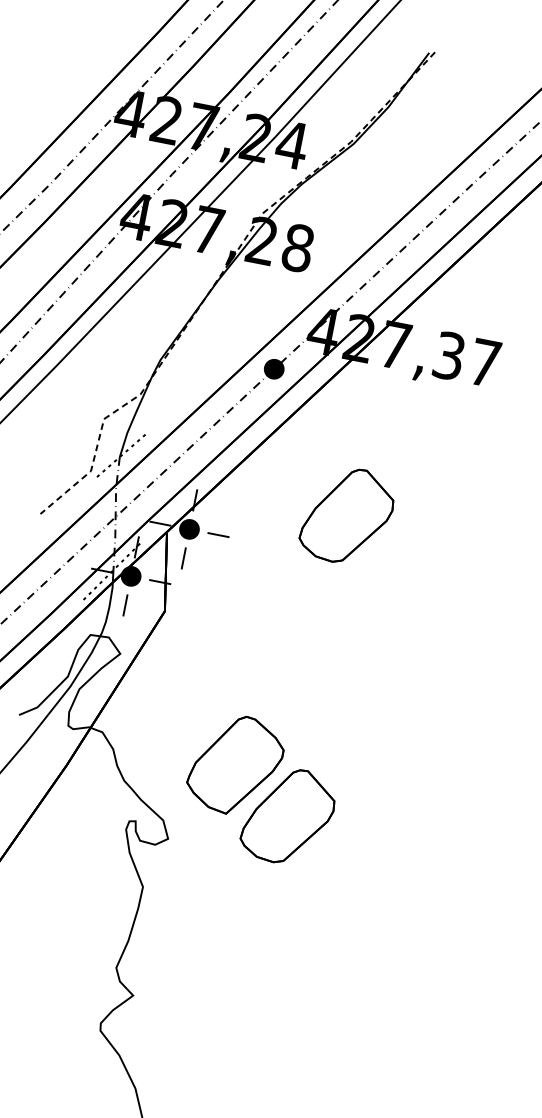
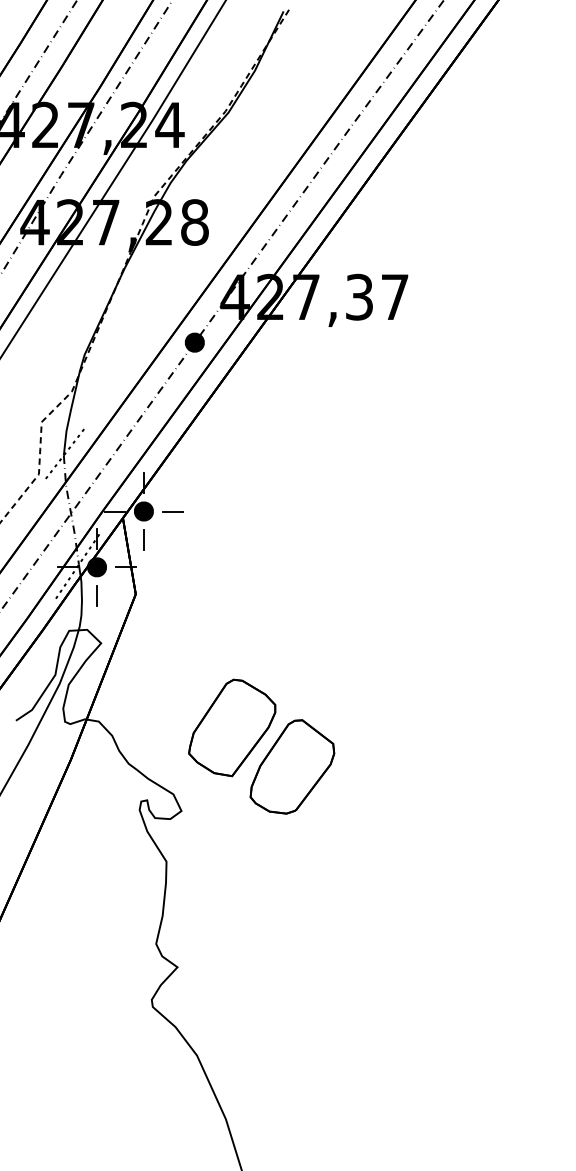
part: (347, 515) -> (292, 468), removed

